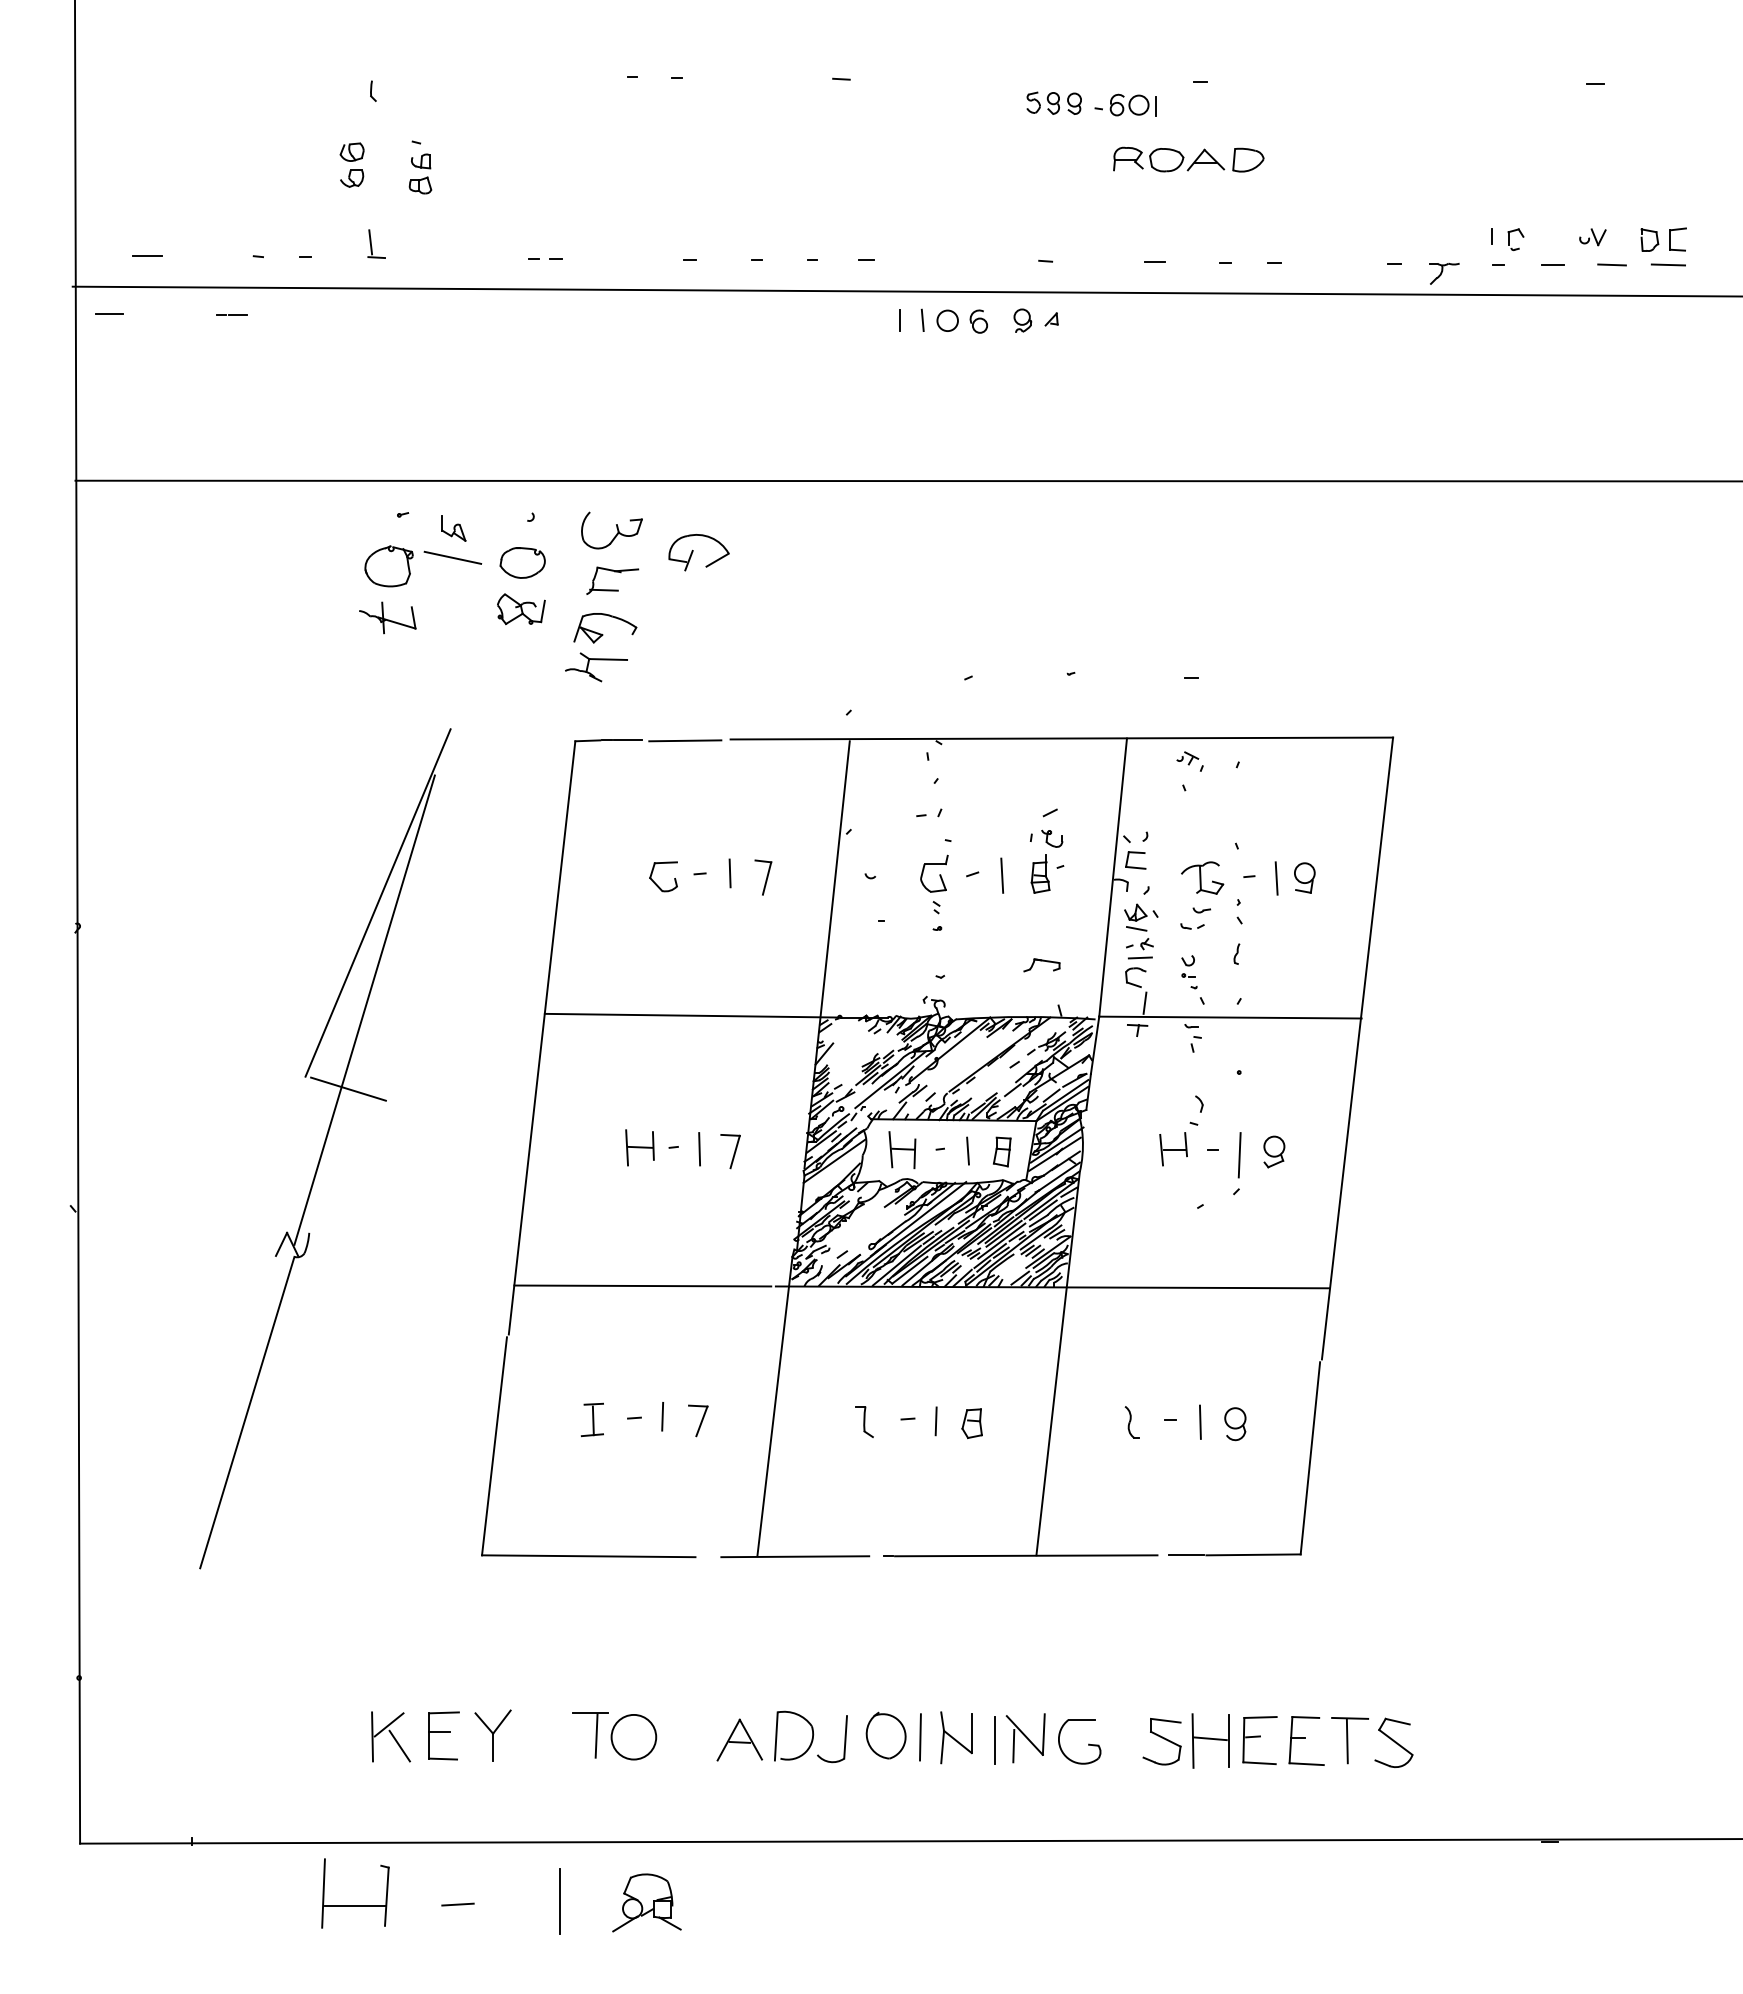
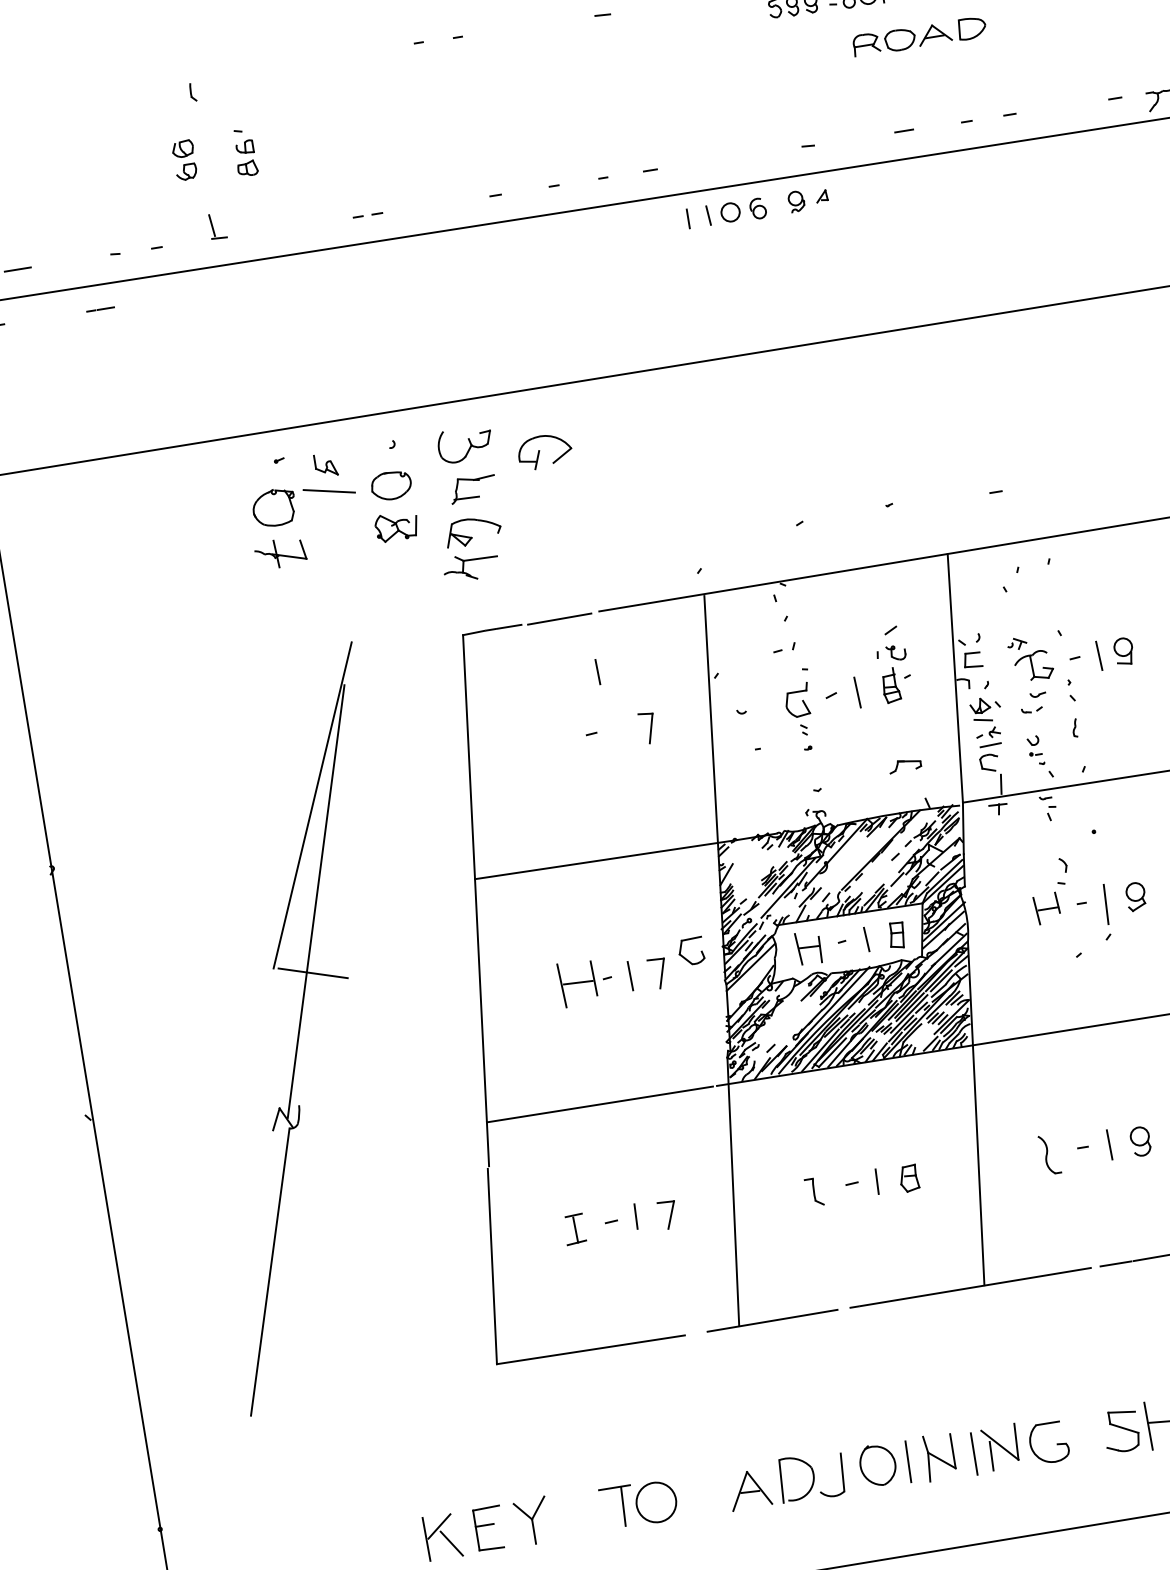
part: (1187, 758) -> (1016, 643), moved
line: (729, 873) -> (597, 672), moved
part: (656, 883) -> (686, 958), moved
part: (639, 1147) -> (577, 983), size x1.4
part: (1131, 1422) -> (1049, 1154), size x1.4

